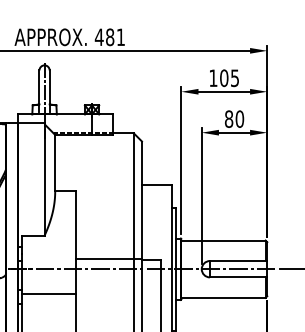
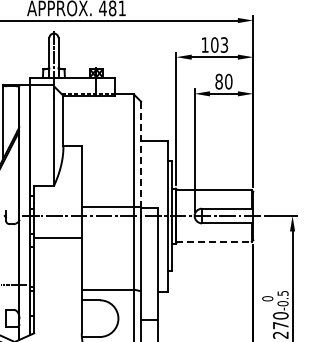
text: (235, 77) -> (224, 44), 105 -> 103
line: (142, 200) -> (141, 154), solid -> dashed
line: (223, 297) -> (214, 241), solid -> dashed

